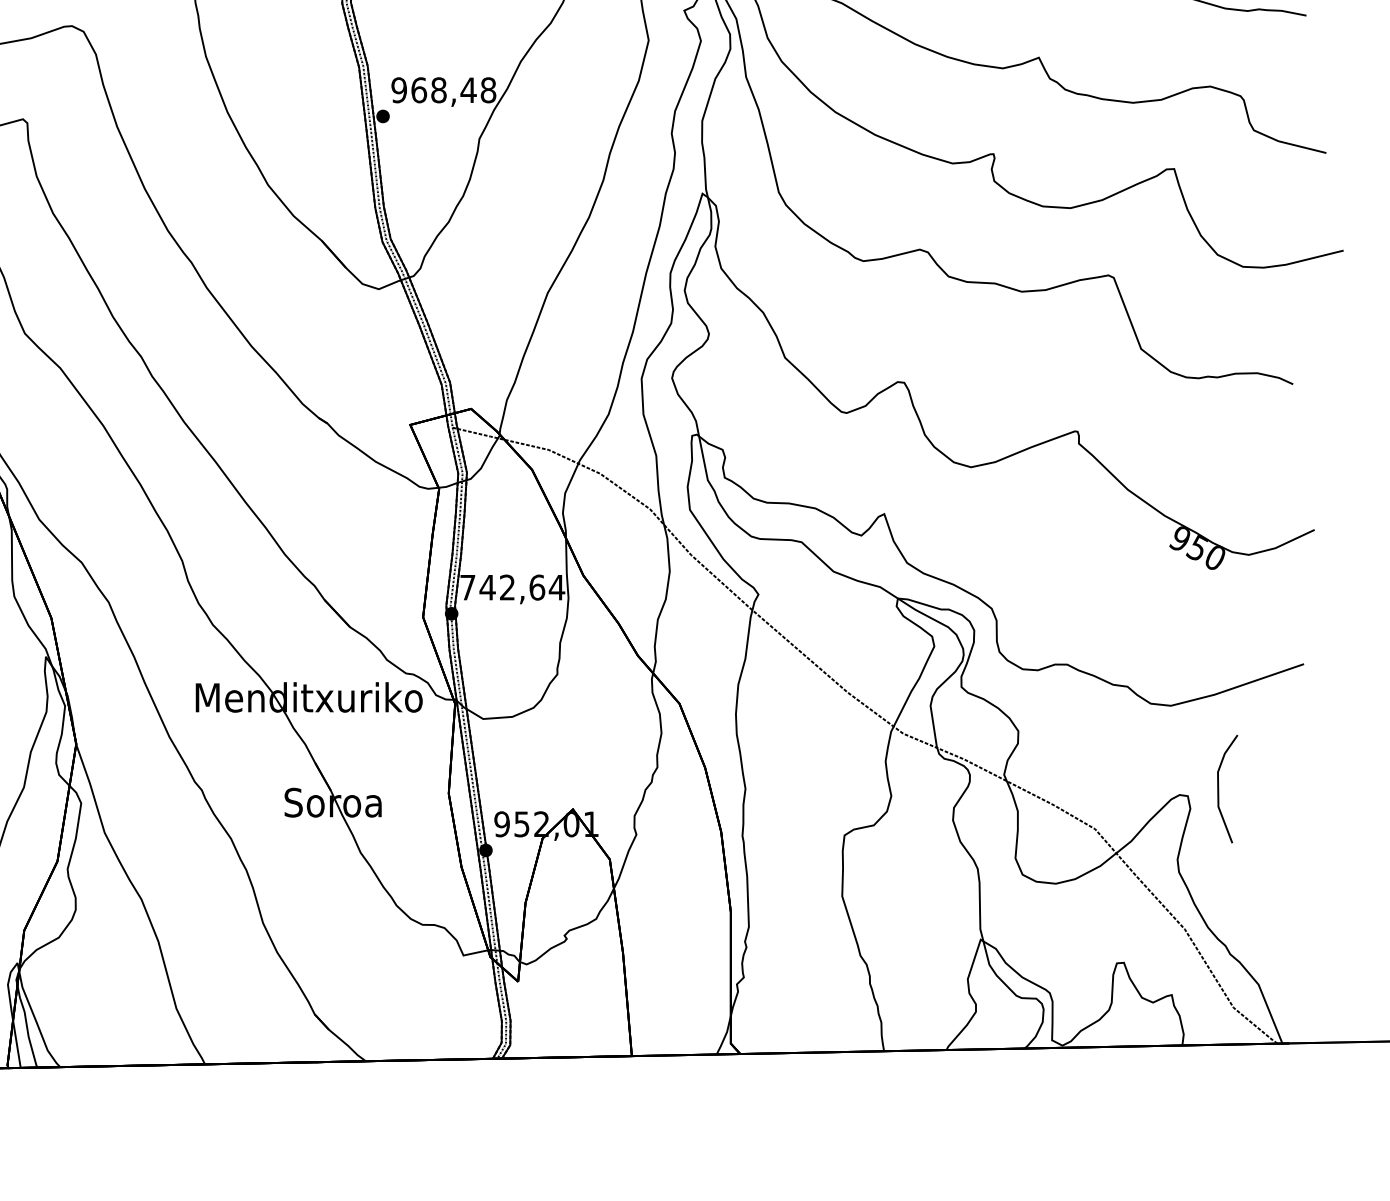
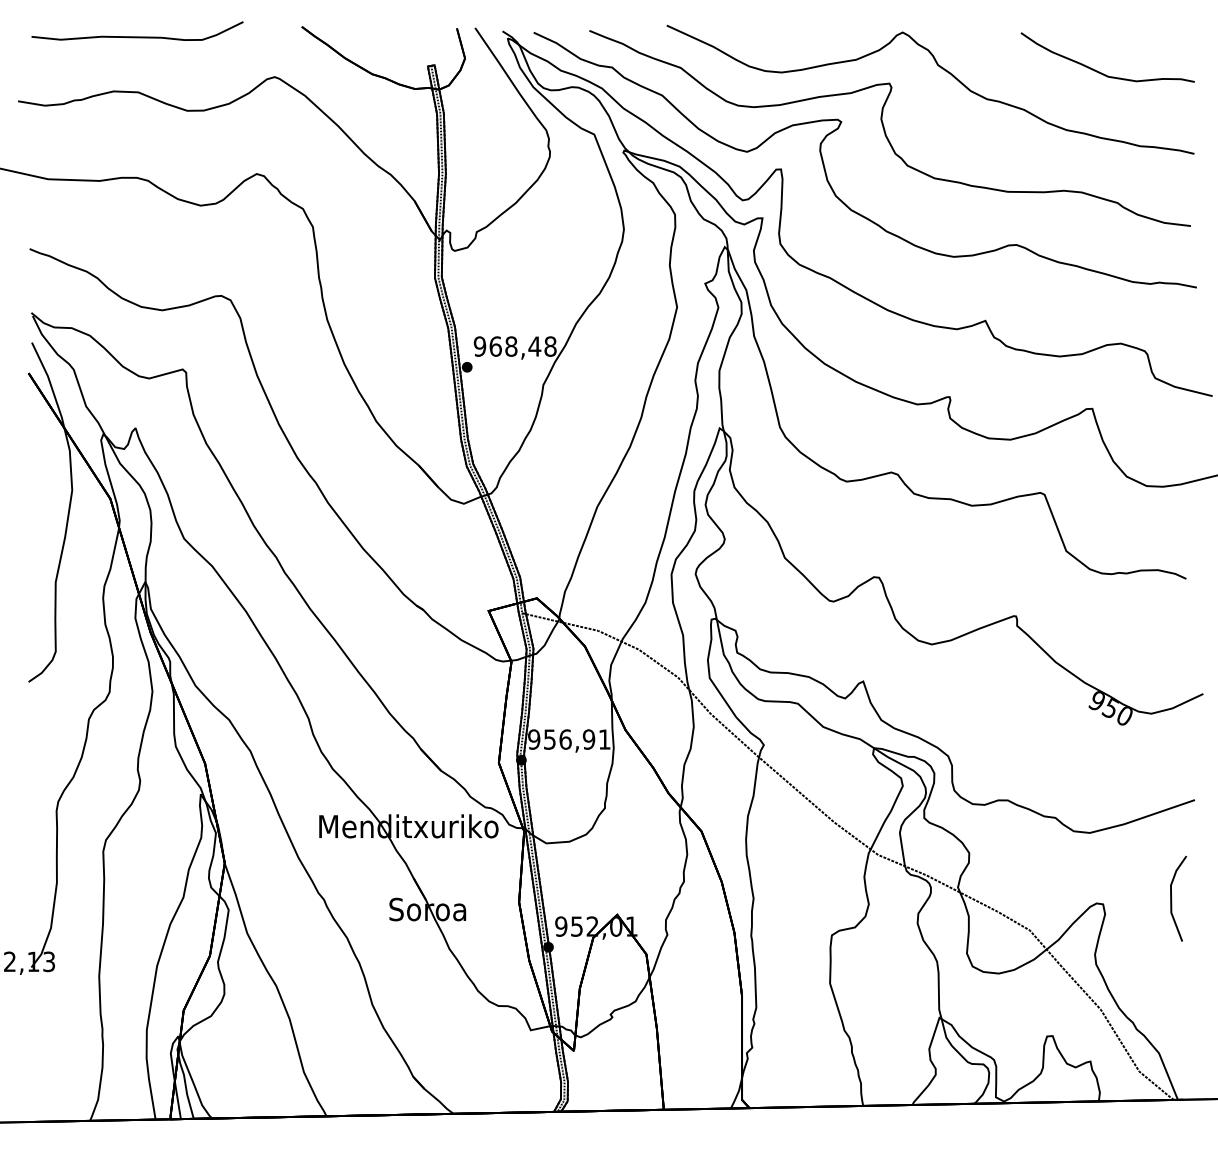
text: (512, 587) -> (569, 739), 742,64 -> 956,91
line: (1219, 789) -> (1172, 899), moved

